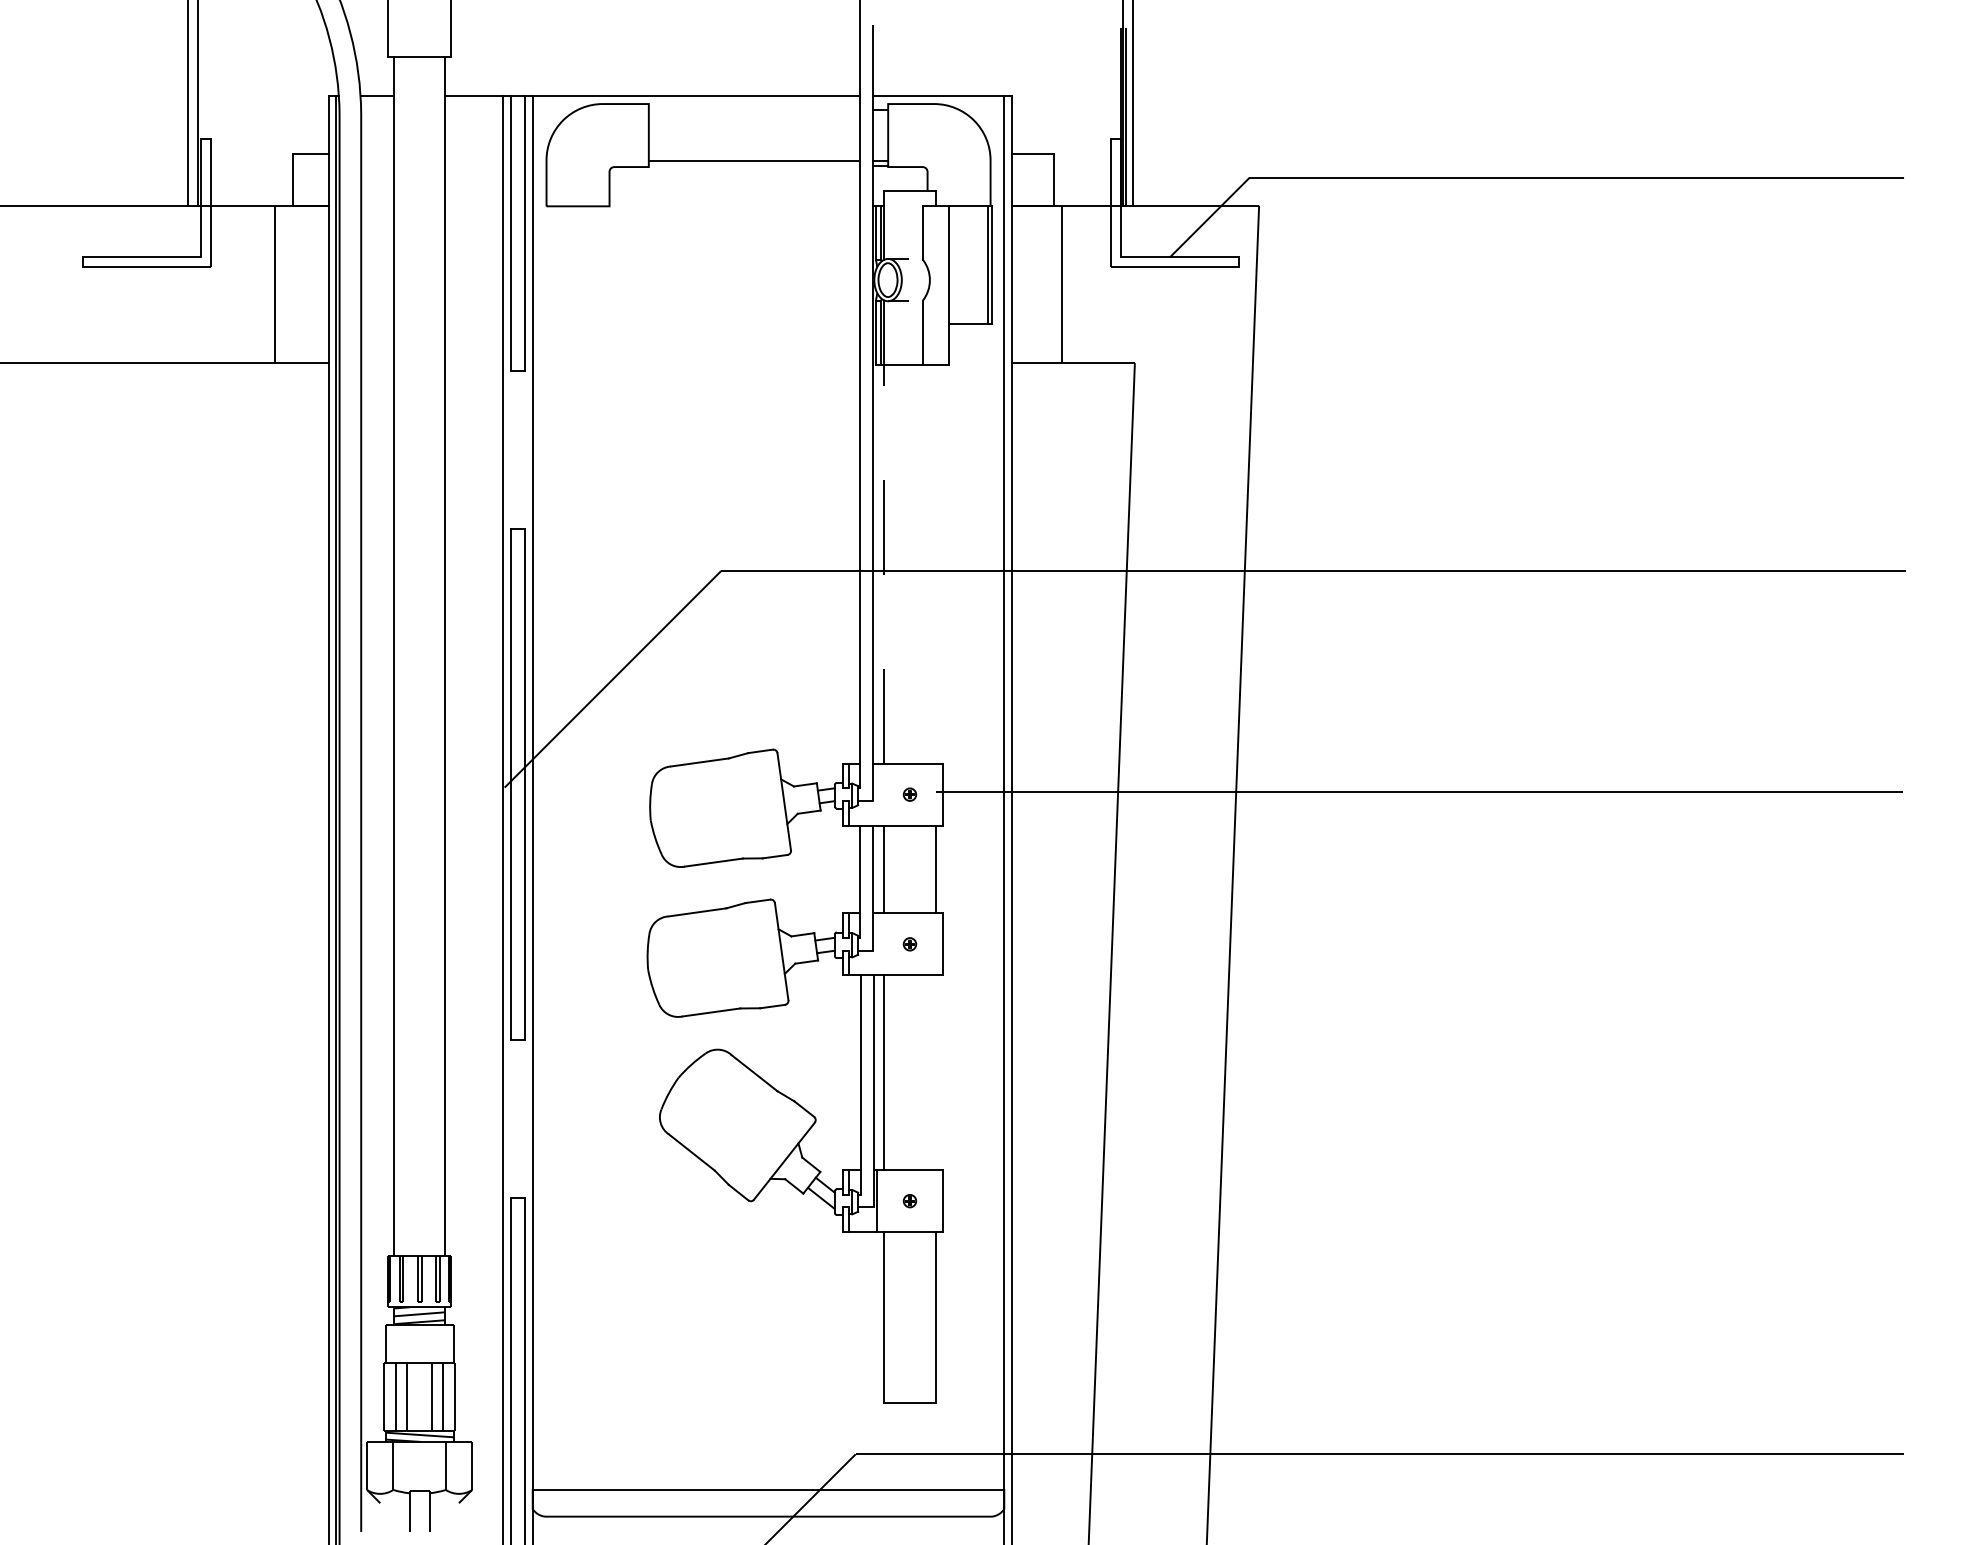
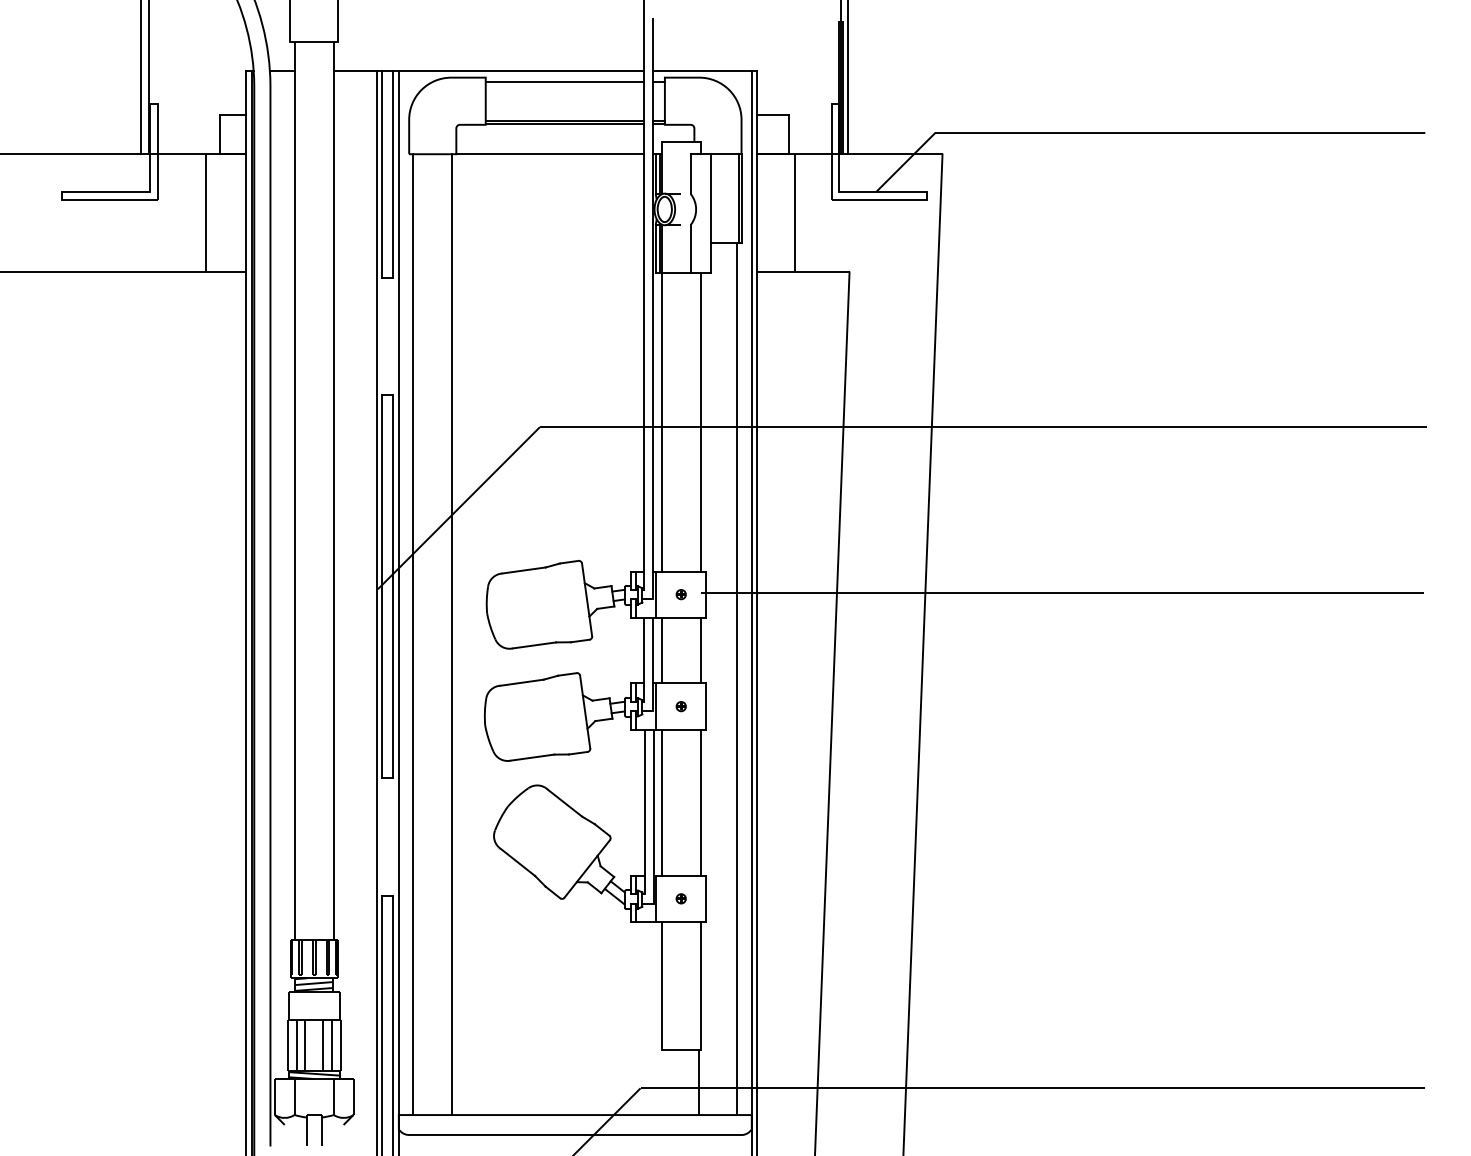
line: (754, 109) -> (564, 81), added
line: (754, 165) -> (564, 123), added
line: (734, 206) -> (549, 154), added
line: (884, 532) -> (662, 398), dashed -> solid
line: (936, 564) -> (701, 422), added
line: (876, 794) -> (656, 594), added
line: (552, 848) -> (413, 634), added
line: (603, 848) -> (451, 634), added
line: (984, 907) -> (736, 679), added
line: (876, 944) -> (656, 706), added
line: (936, 1072) -> (701, 802), added
line: (933, 1446) -> (698, 1082), added

